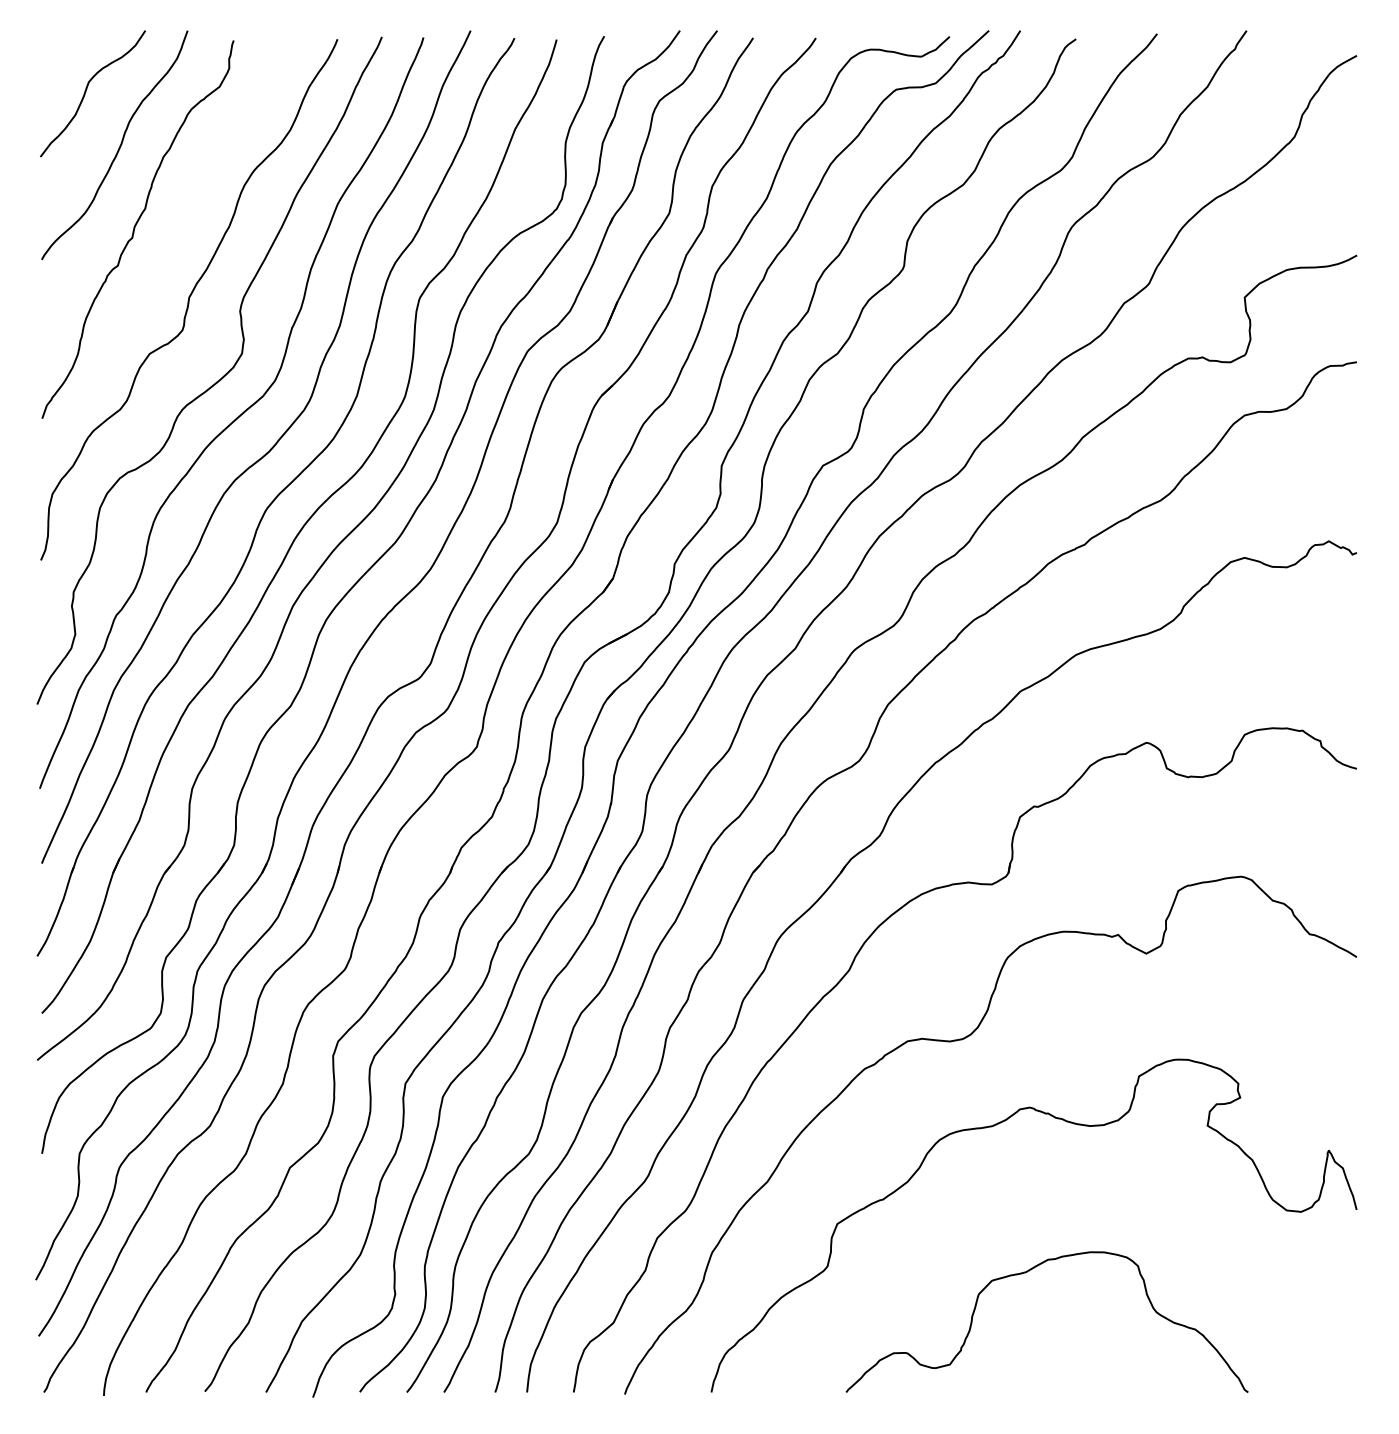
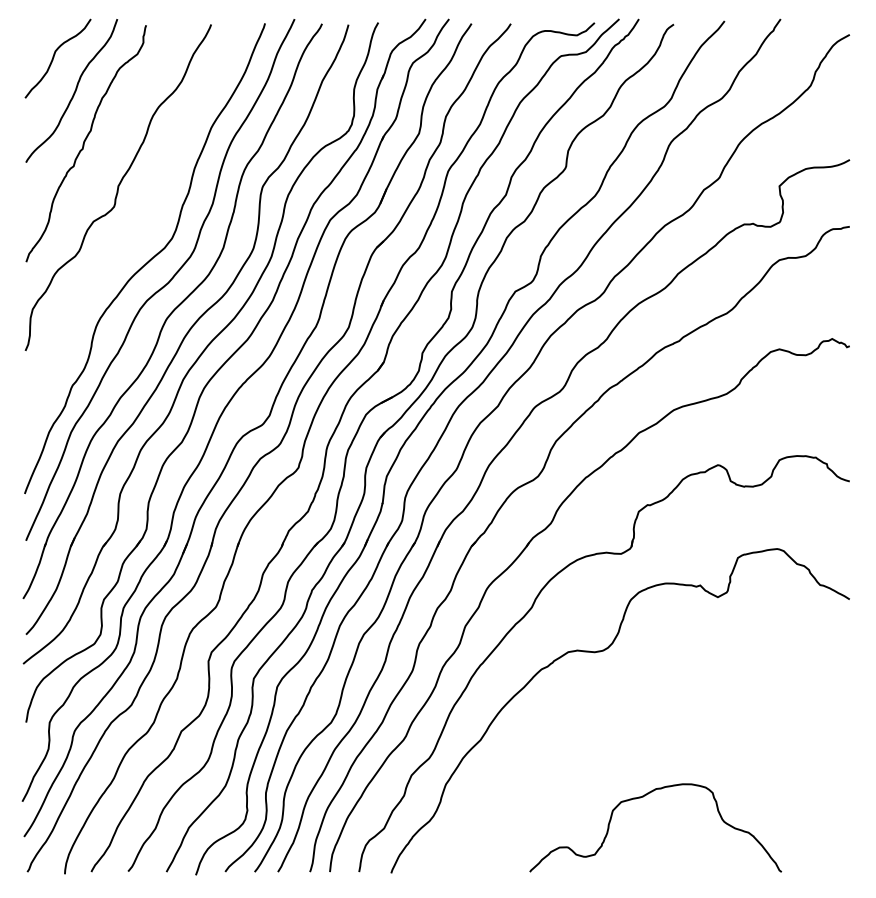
curve: (218, 379) -> (136, 237), removed
curve: (992, 1128) -> (621, 706), removed

